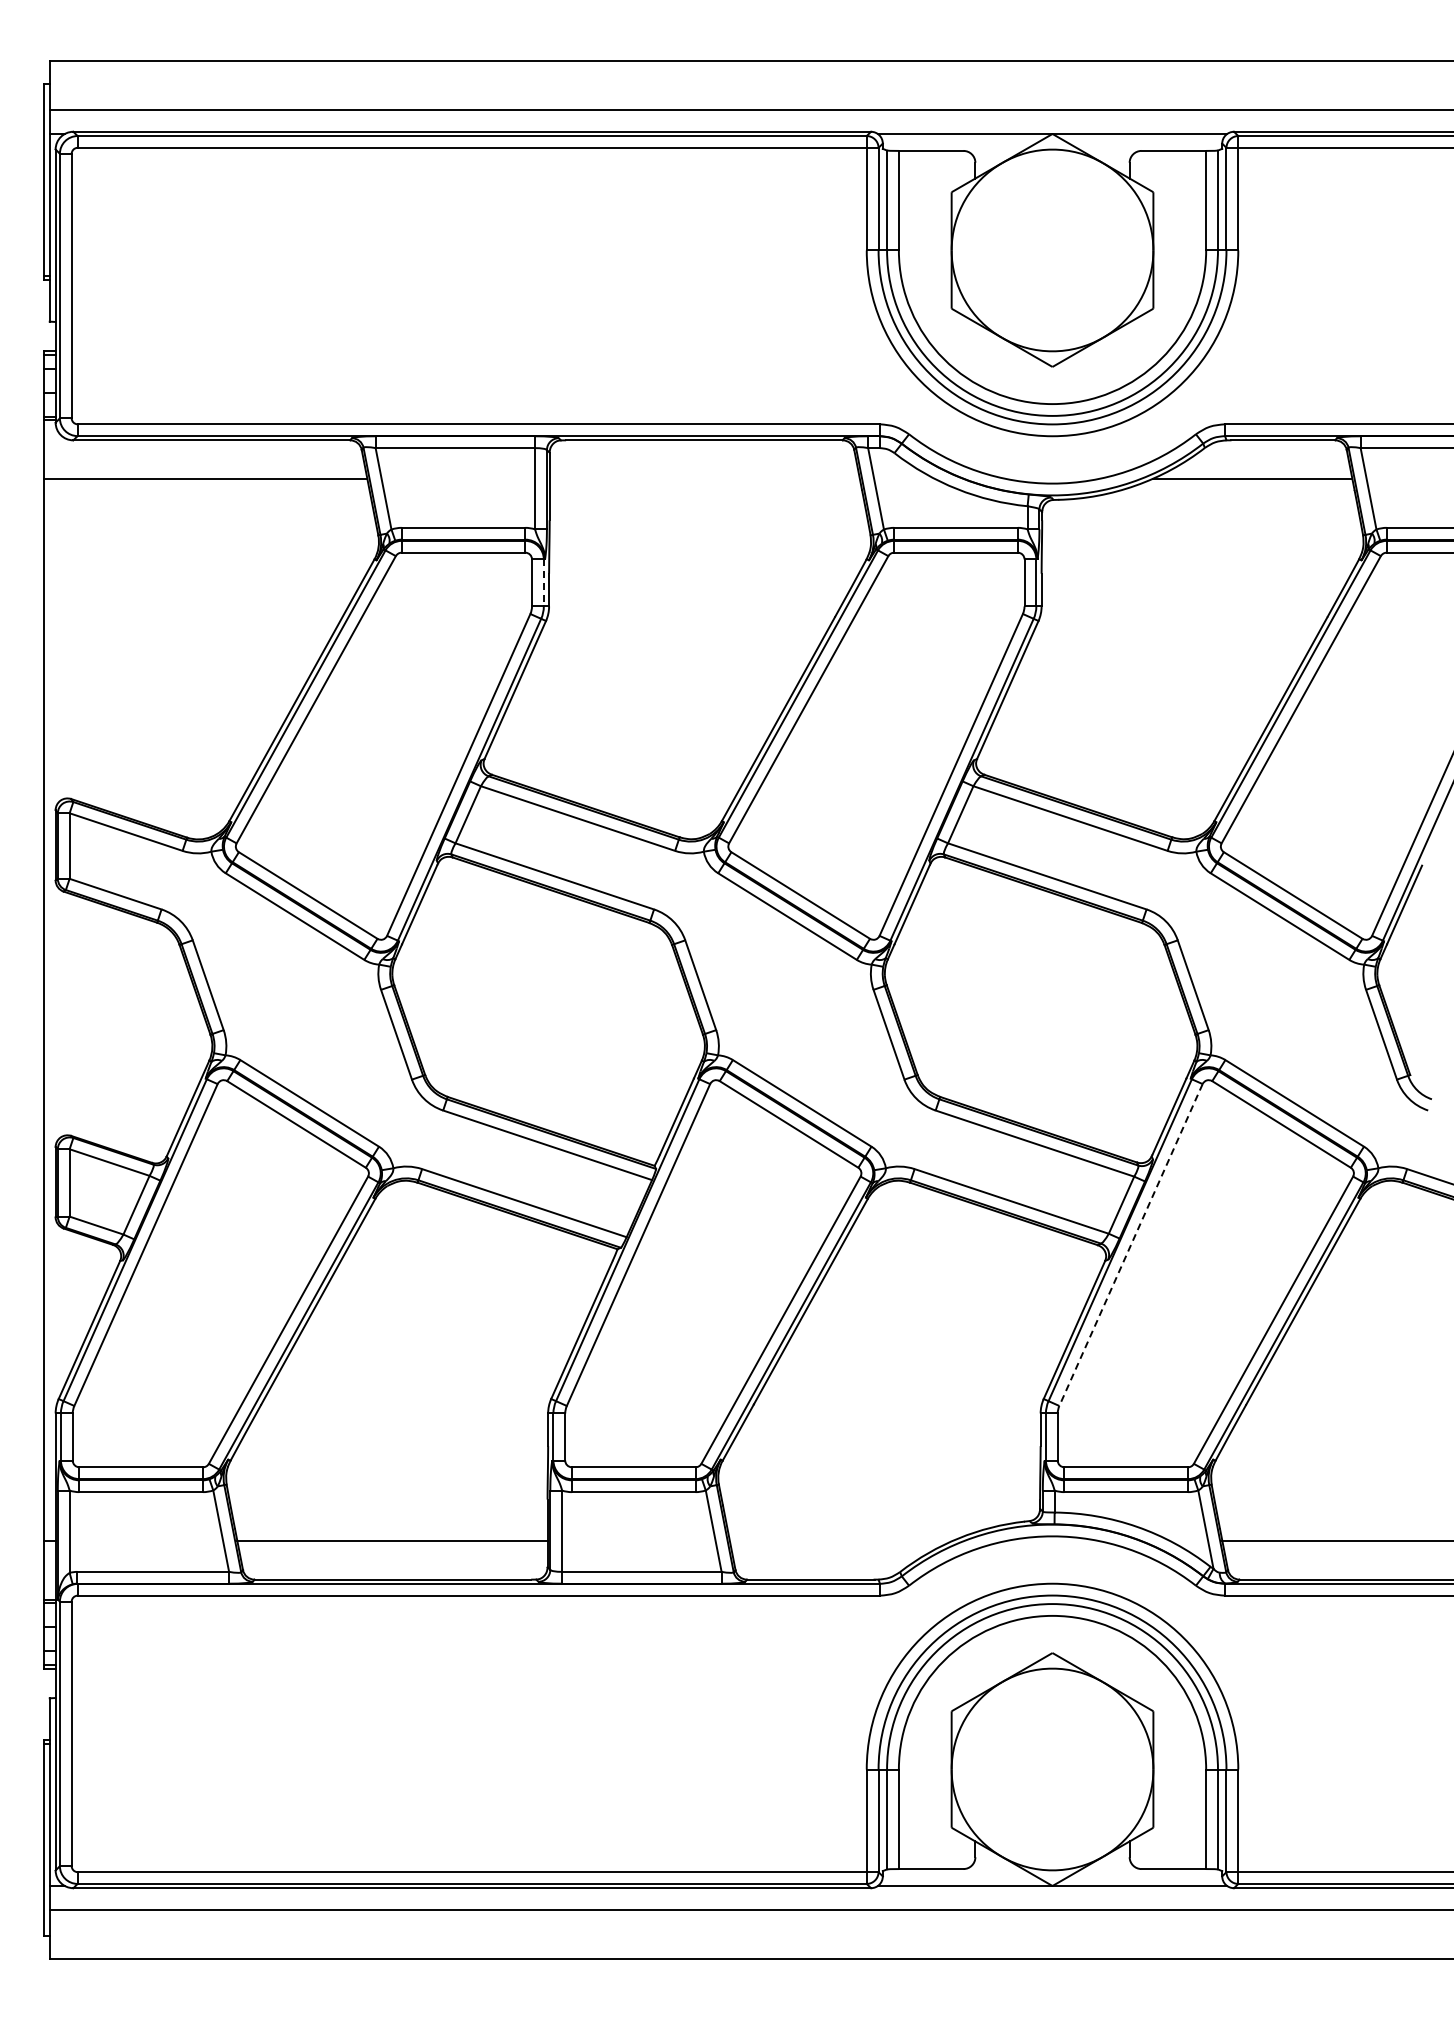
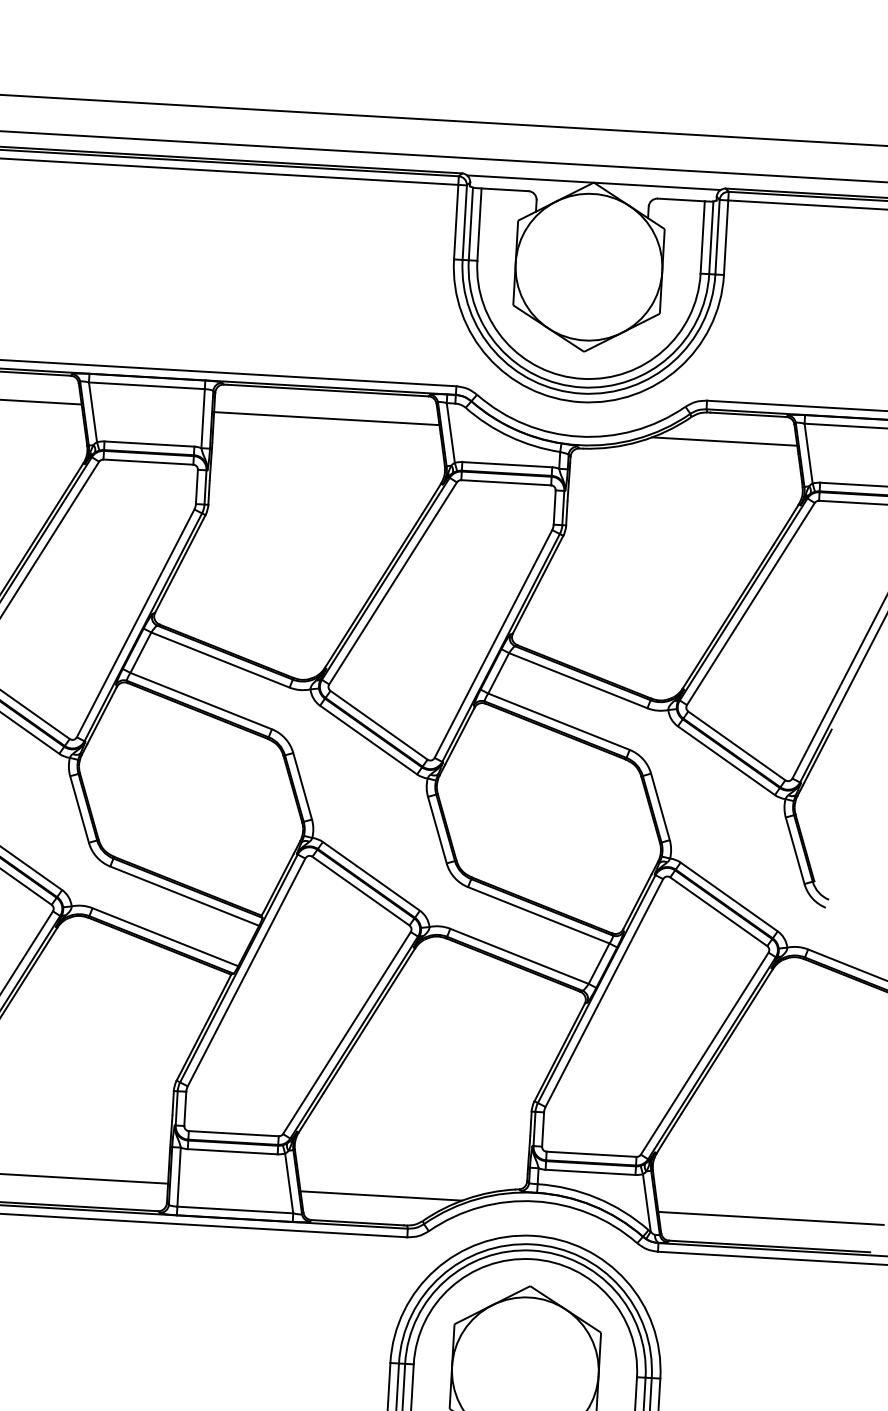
line: (704, 478) -> (326, 418), added
line: (543, 582) -> (205, 487), dashed -> solid
line: (1130, 1245) -> (603, 993), dashed -> solid
line: (840, 1541) -> (380, 1196), added

